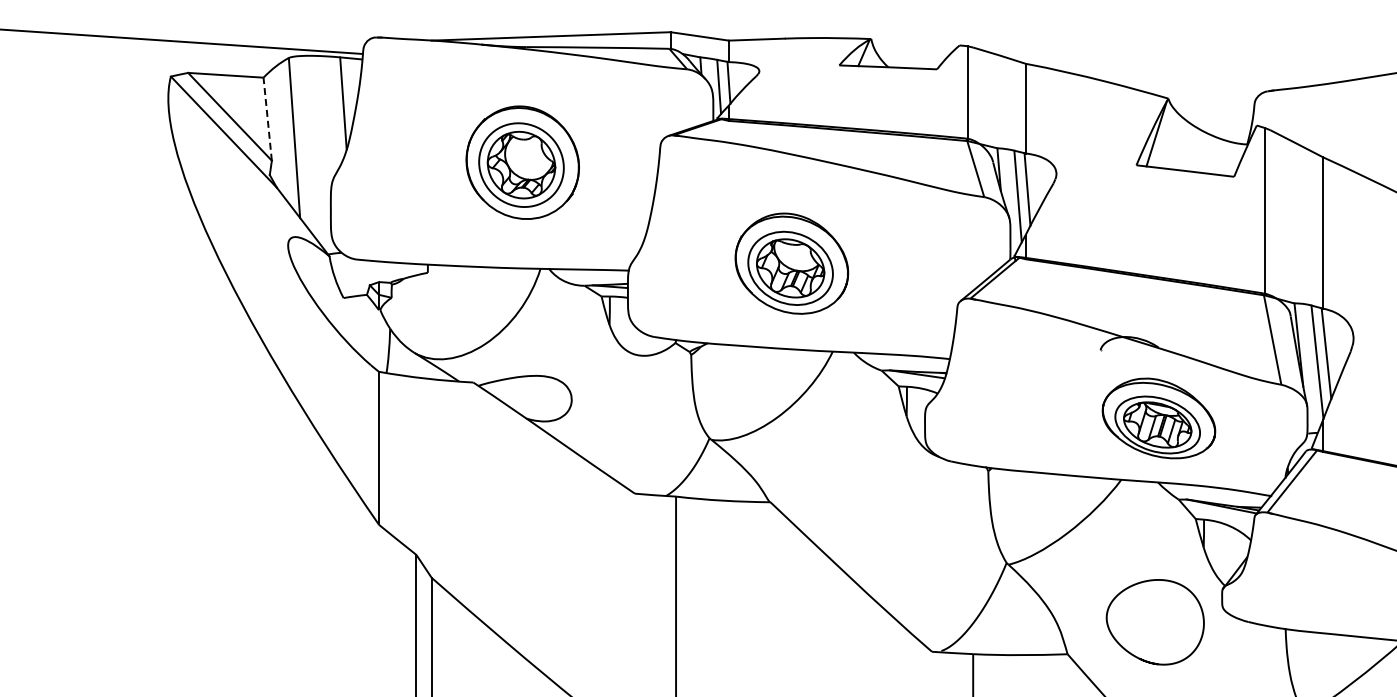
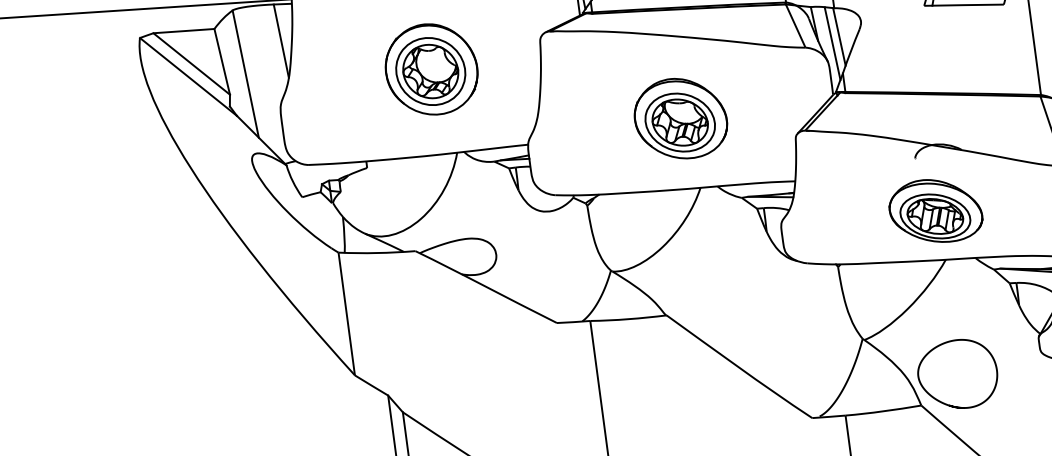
line: (267, 119) -> (222, 62), dashed -> solid
part: (791, 263) -> (680, 118), moved
part: (1158, 418) -> (935, 211), moved
curve: (1142, 658) -> (951, 405), moved

